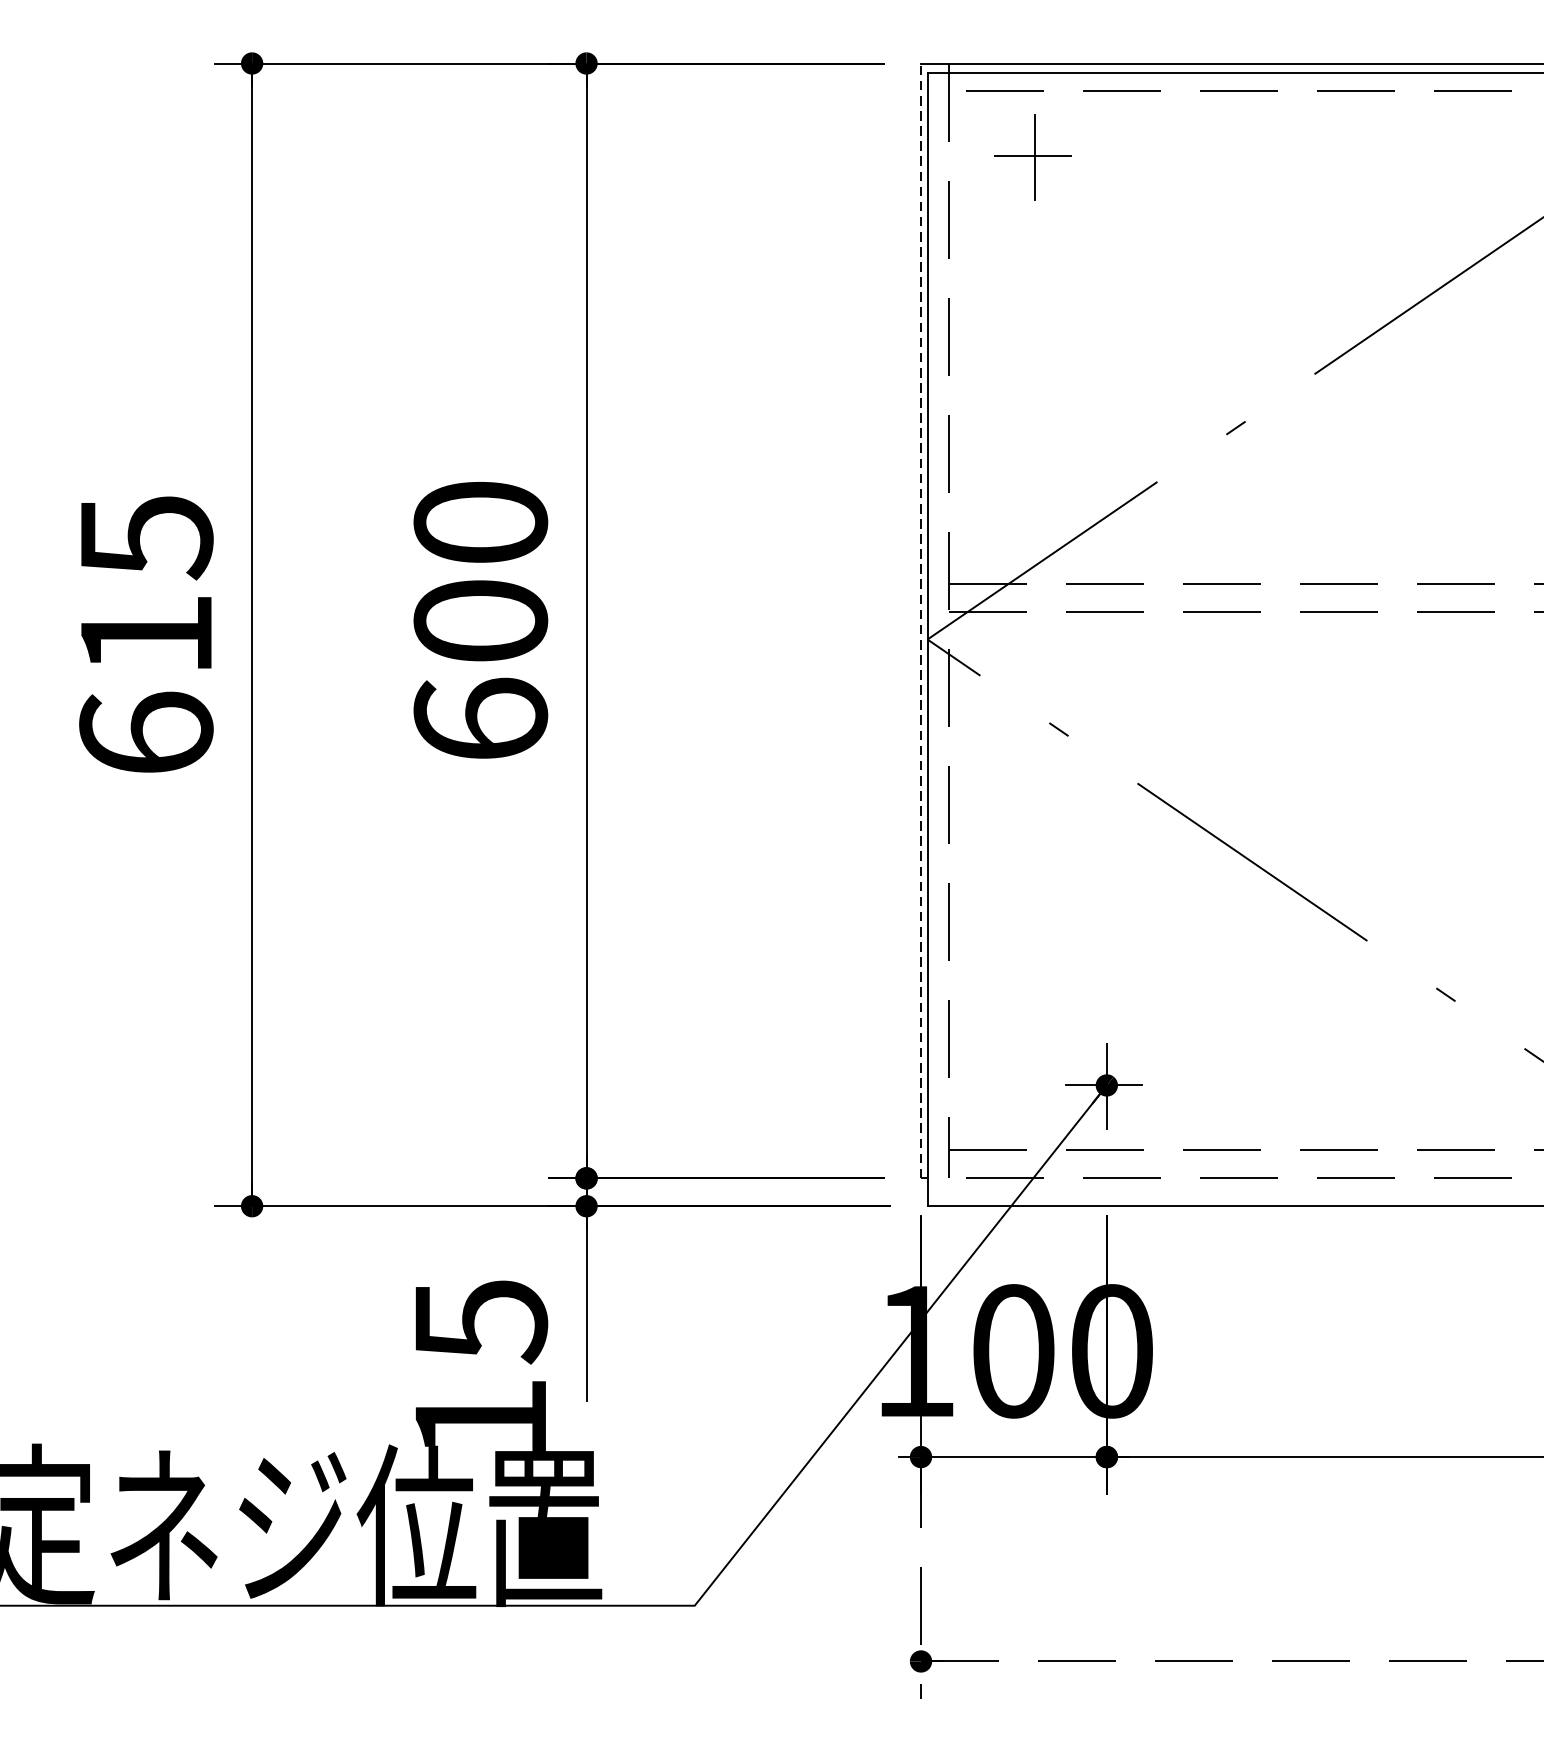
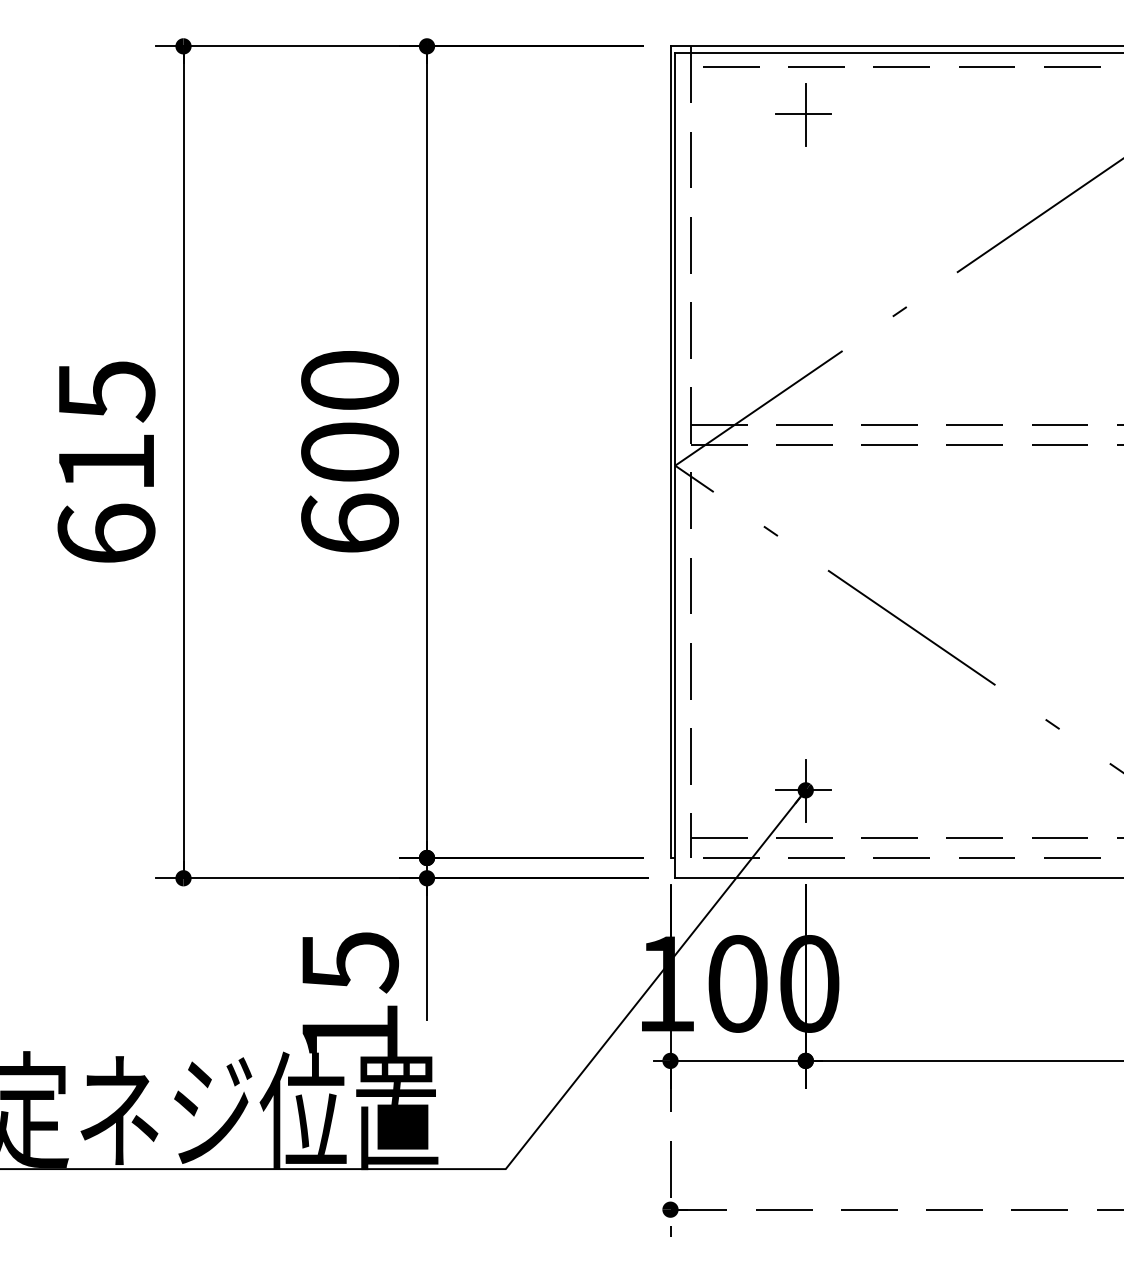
part: (1032, 157) -> (803, 114), moved
line: (921, 621) -> (670, 452), dashed -> solid

